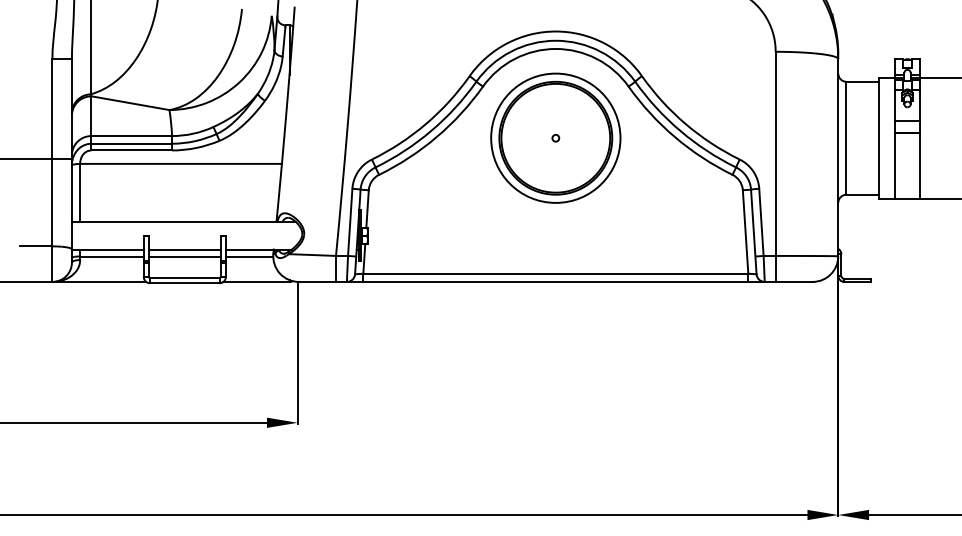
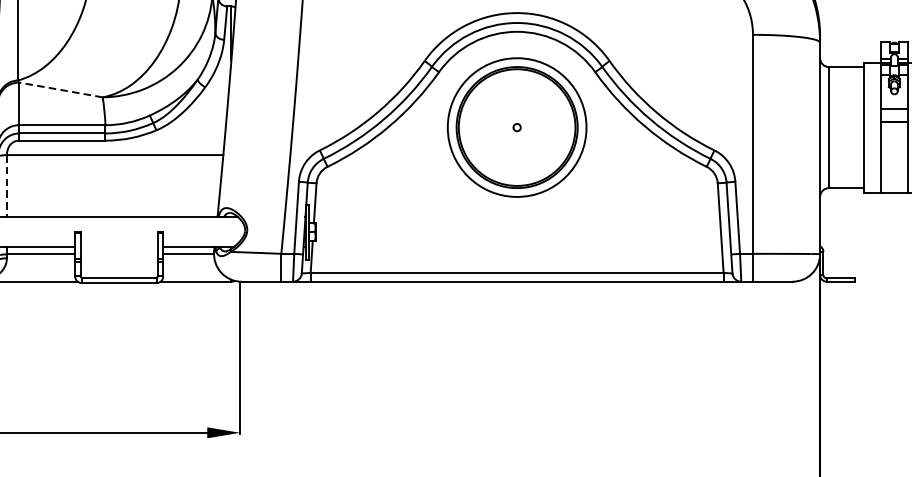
line: (130, 103) -> (60, 90), solid -> dashed
line: (80, 193) -> (7, 186), solid -> dashed
line: (184, 249) -> (118, 246), removed
line: (184, 256) -> (118, 254), removed

